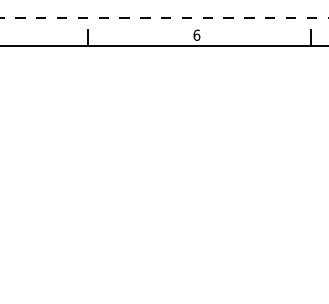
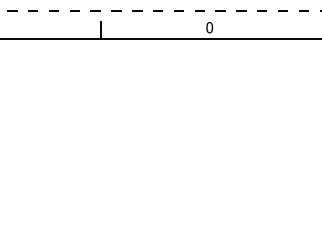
text: (196, 34) -> (209, 26), 6 -> 0

